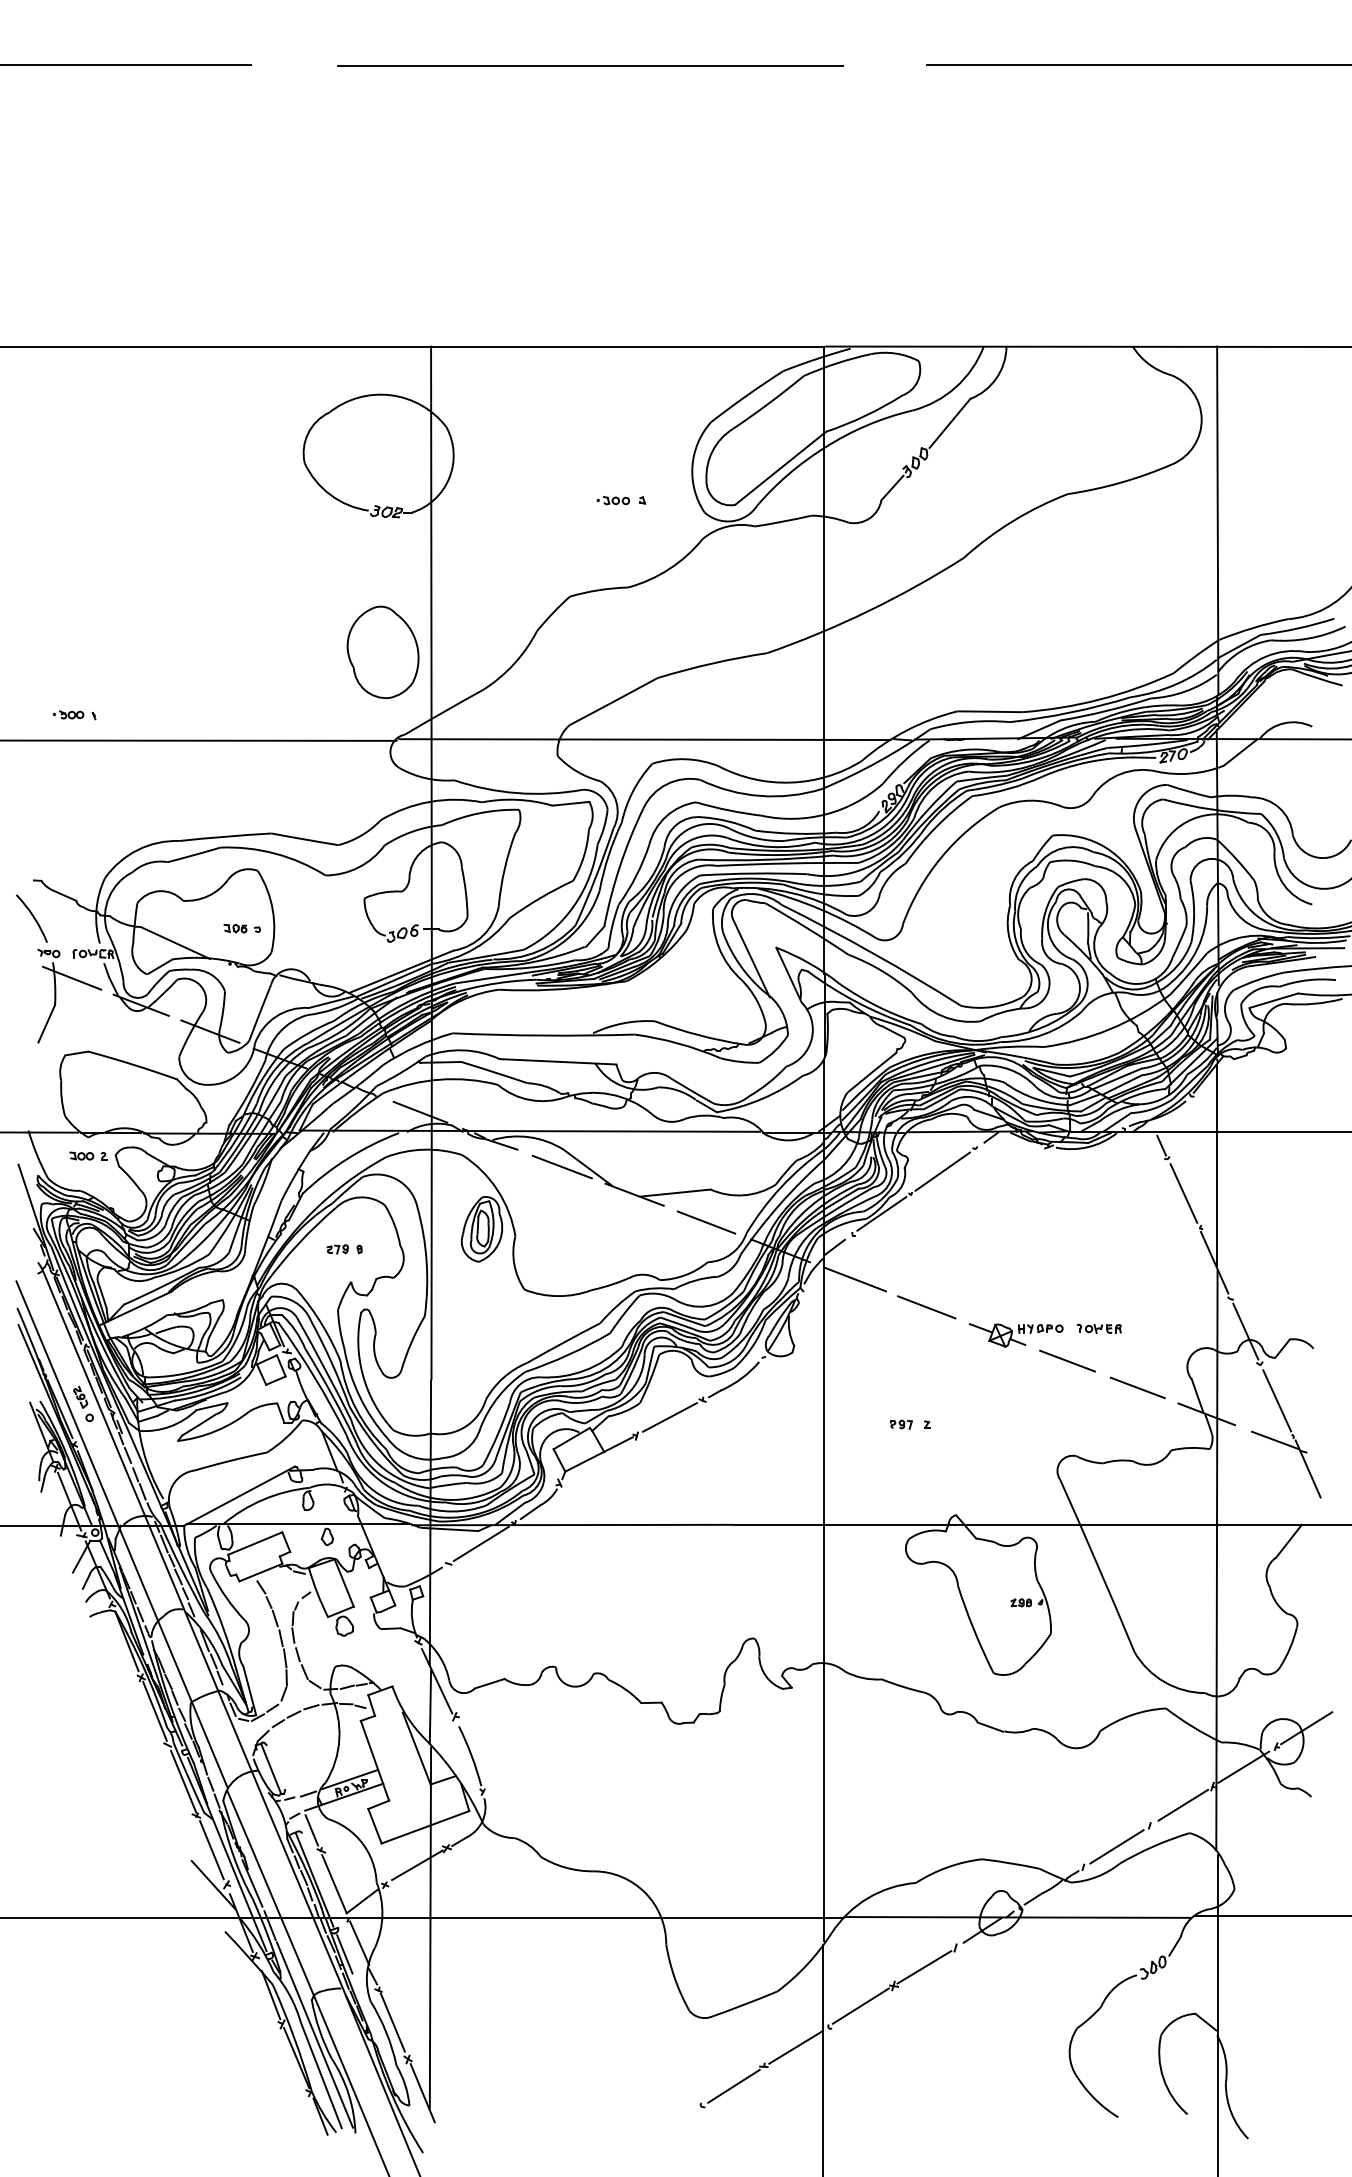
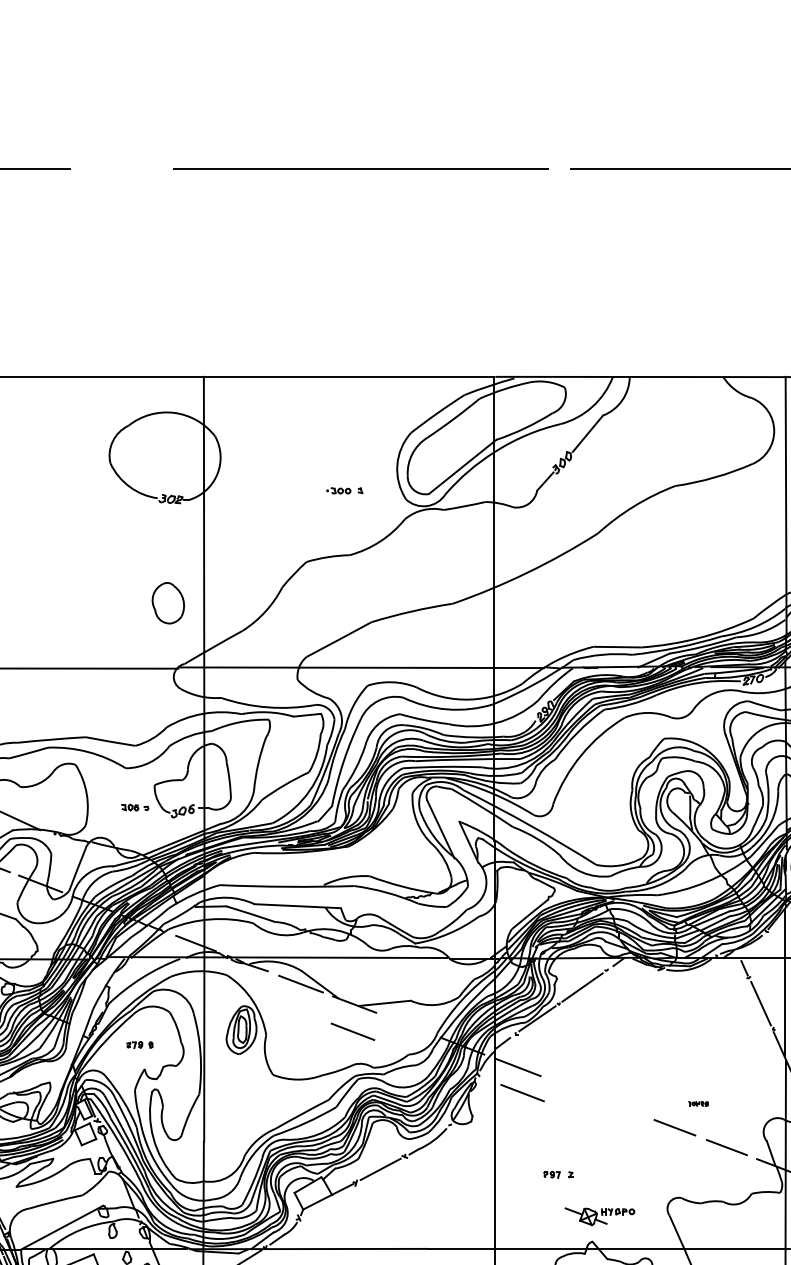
line: (590, 65) -> (361, 168), moved
part: (382, 652) -> (167, 603), size x0.6
part: (241, 928) -> (134, 807), moved
line: (706, 1222) -> (352, 1031), moved
line: (926, 1307) -> (522, 1093), moved
part: (1098, 1328) -> (697, 1103), size x0.6
part: (1015, 1335) -> (599, 1216), moved

